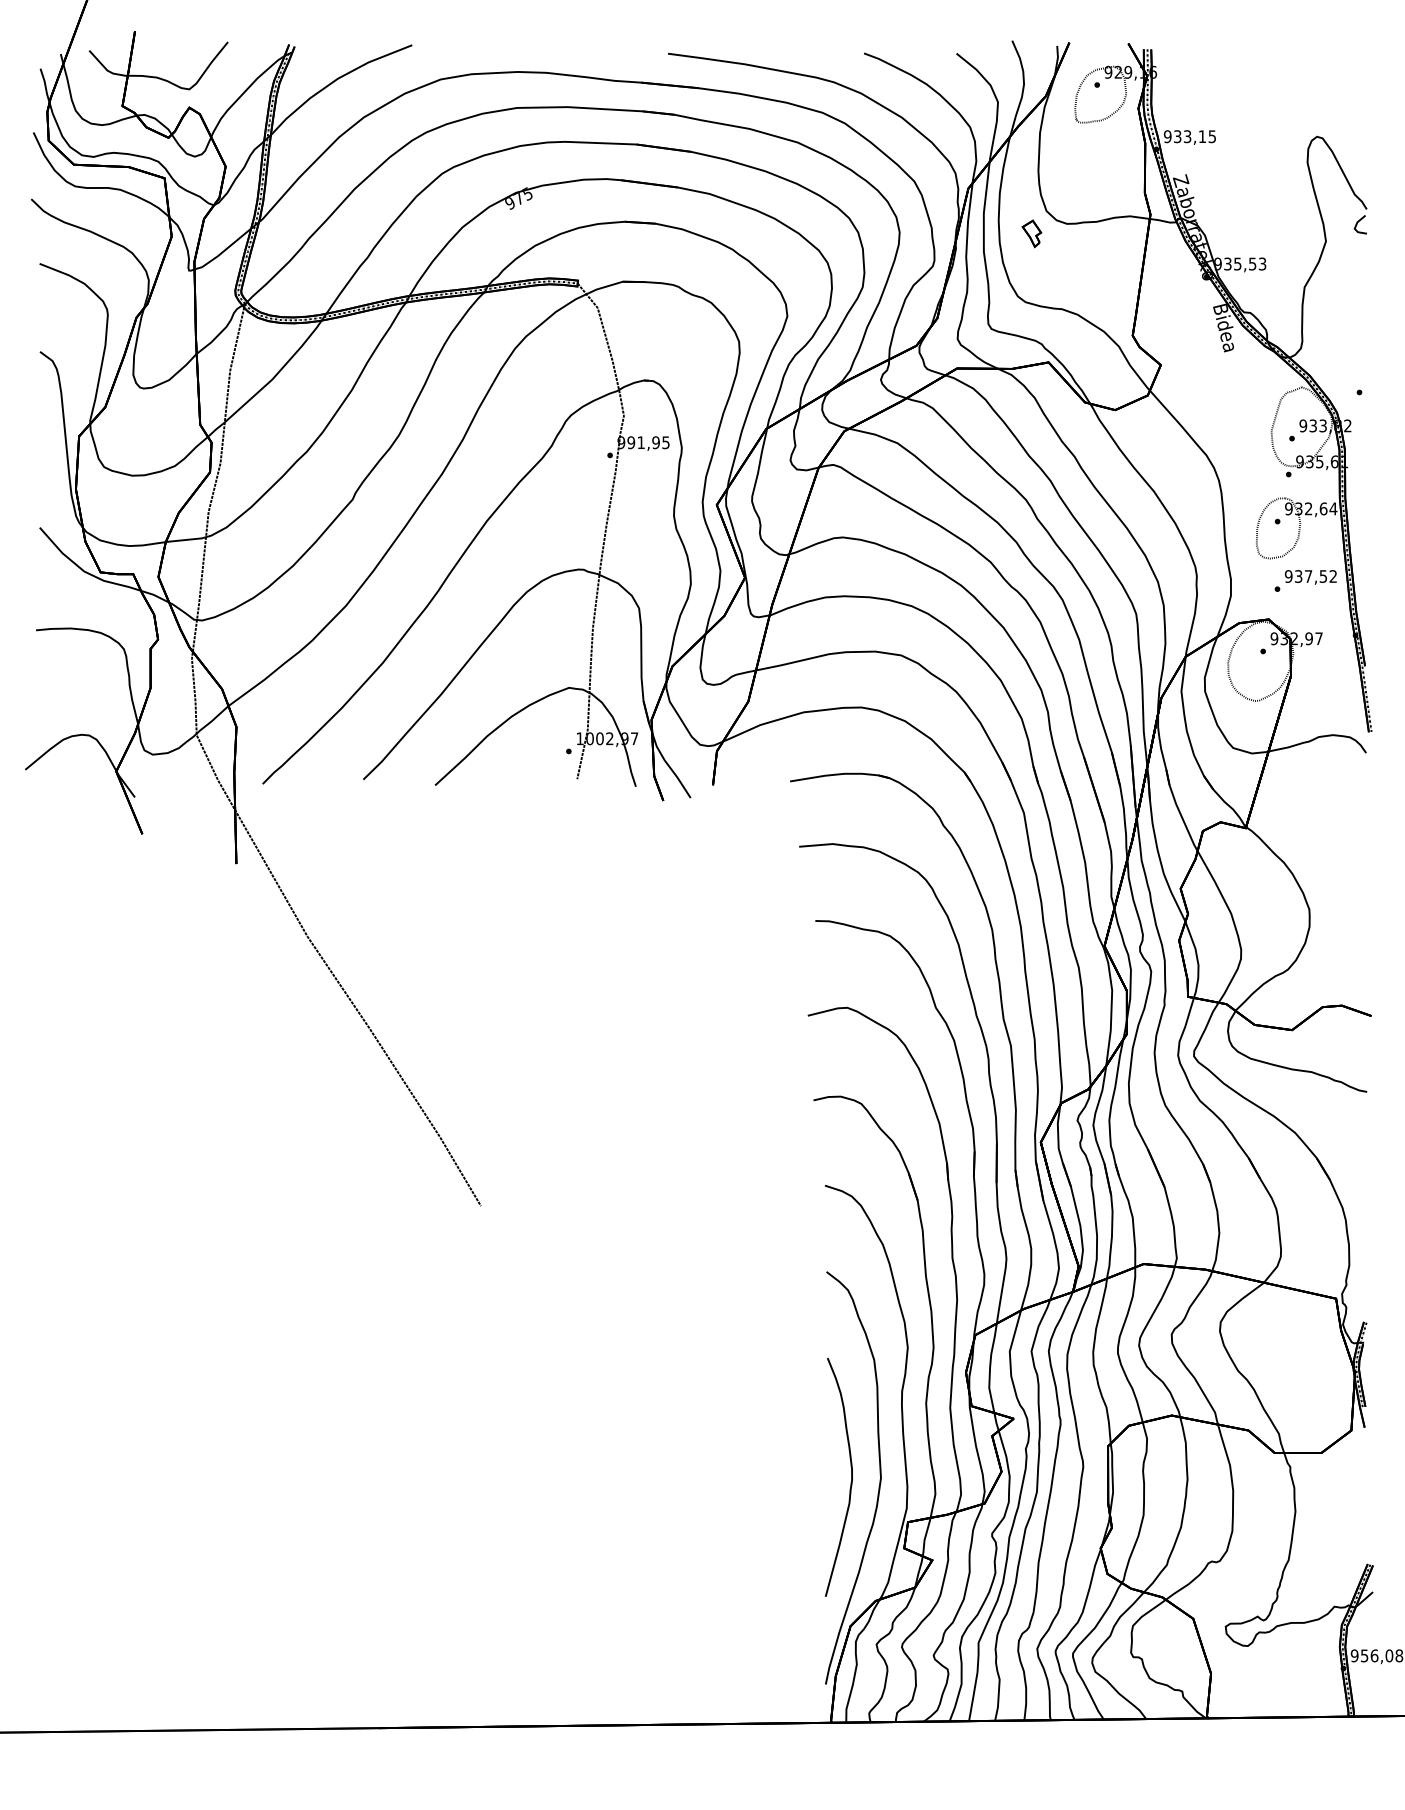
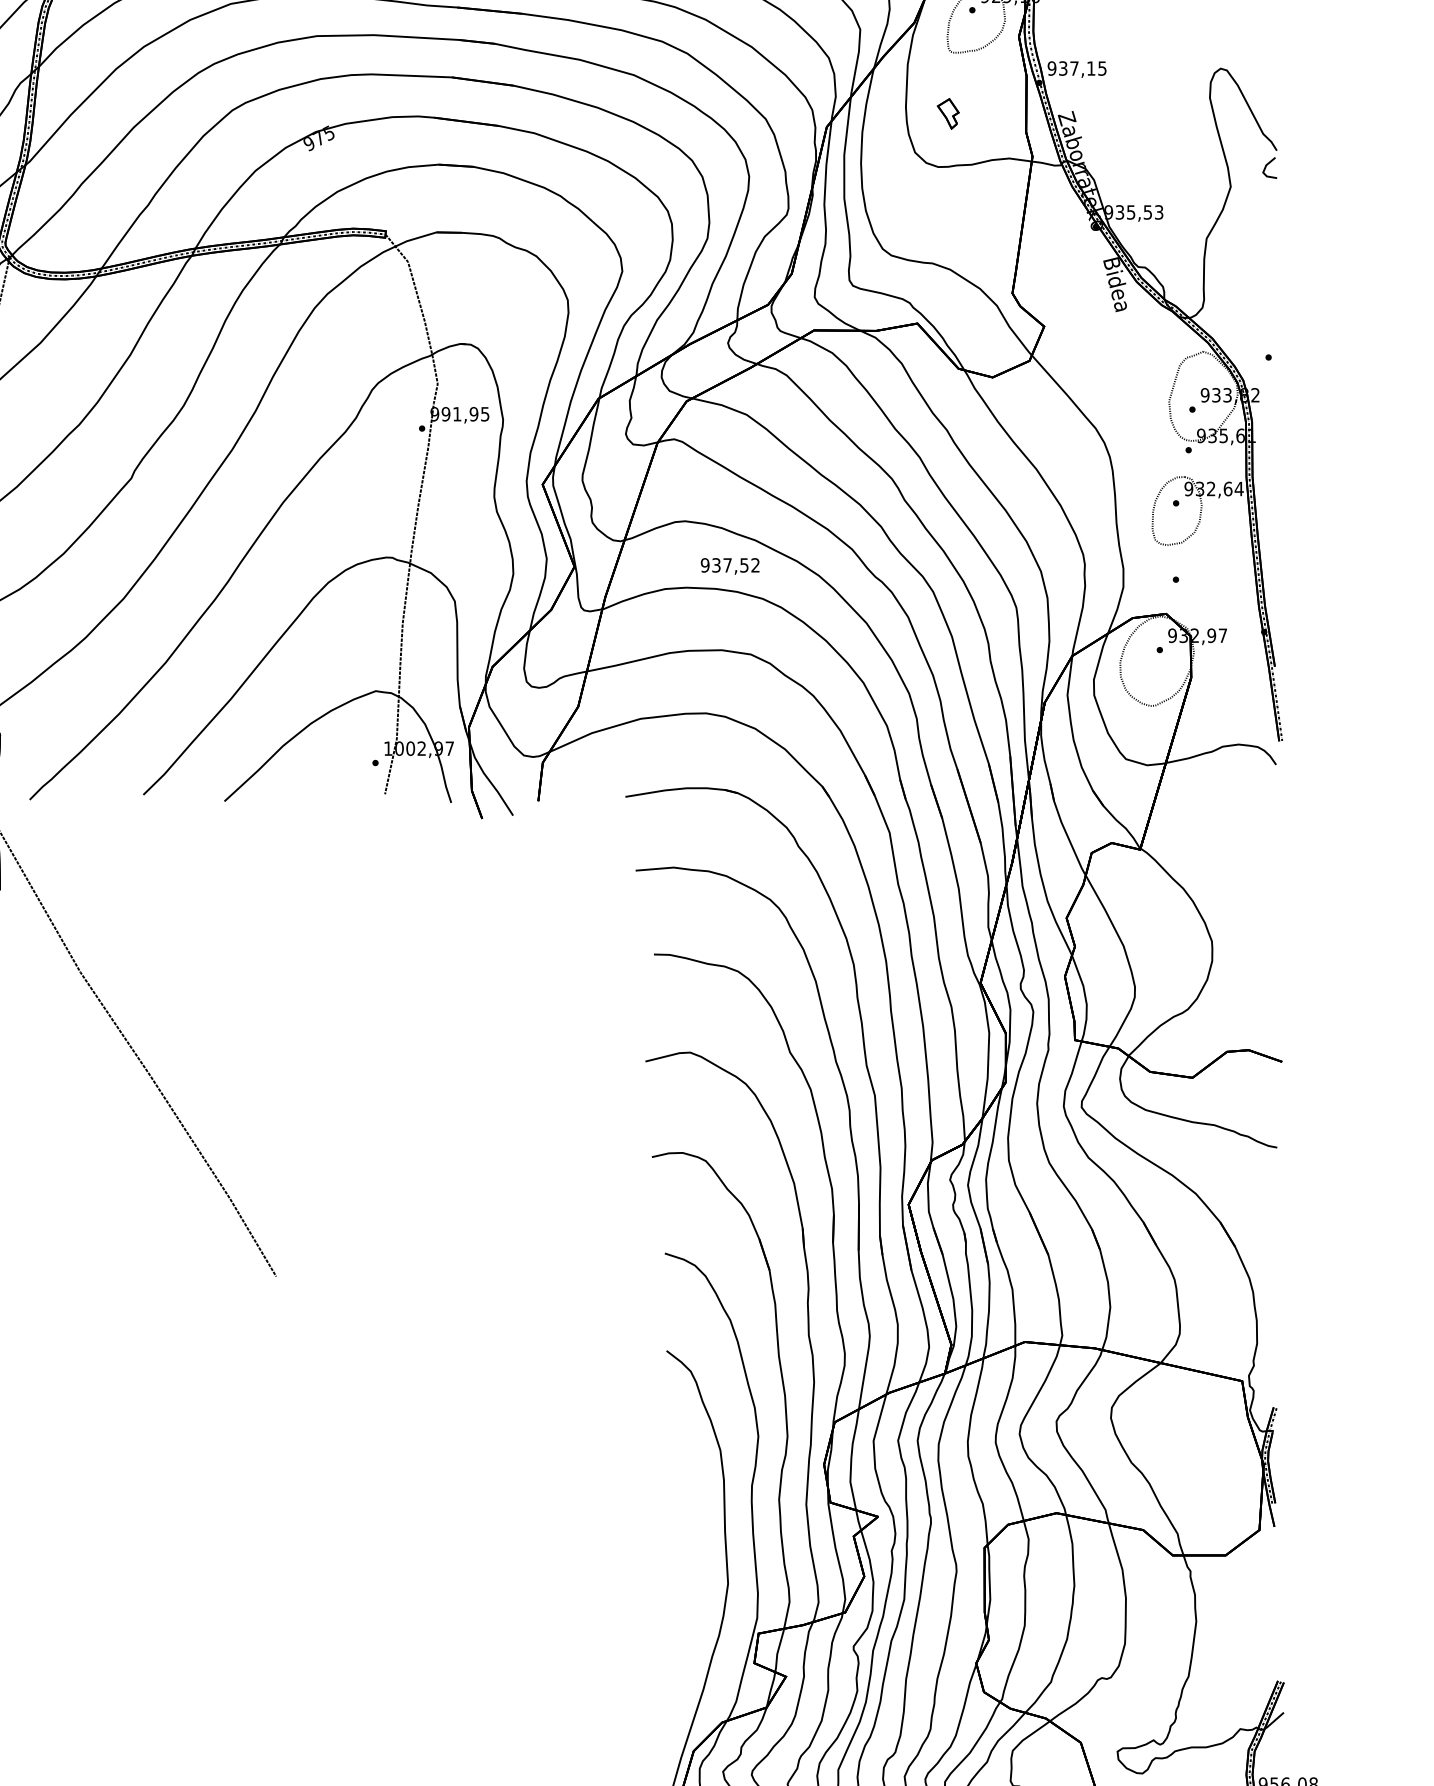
text: (1187, 136) -> (1074, 68), 933,15 -> 937,15
part: (1031, 233) -> (947, 113), moved
text: (1310, 577) -> (729, 566), moved
curve: (851, 1476) -> (694, 1582), removed

